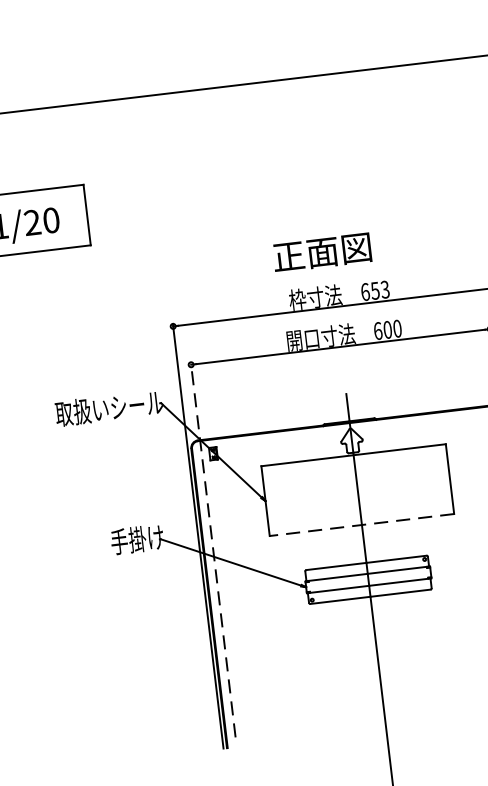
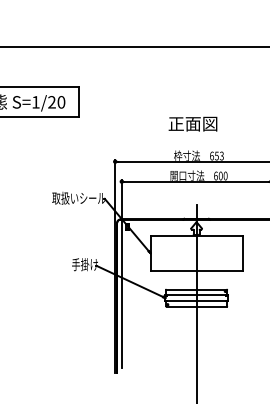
text: (321, 251) -> (192, 123), moved
line: (361, 524) -> (196, 270), dashed -> solid
line: (212, 550) -> (121, 274), dashed -> solid

